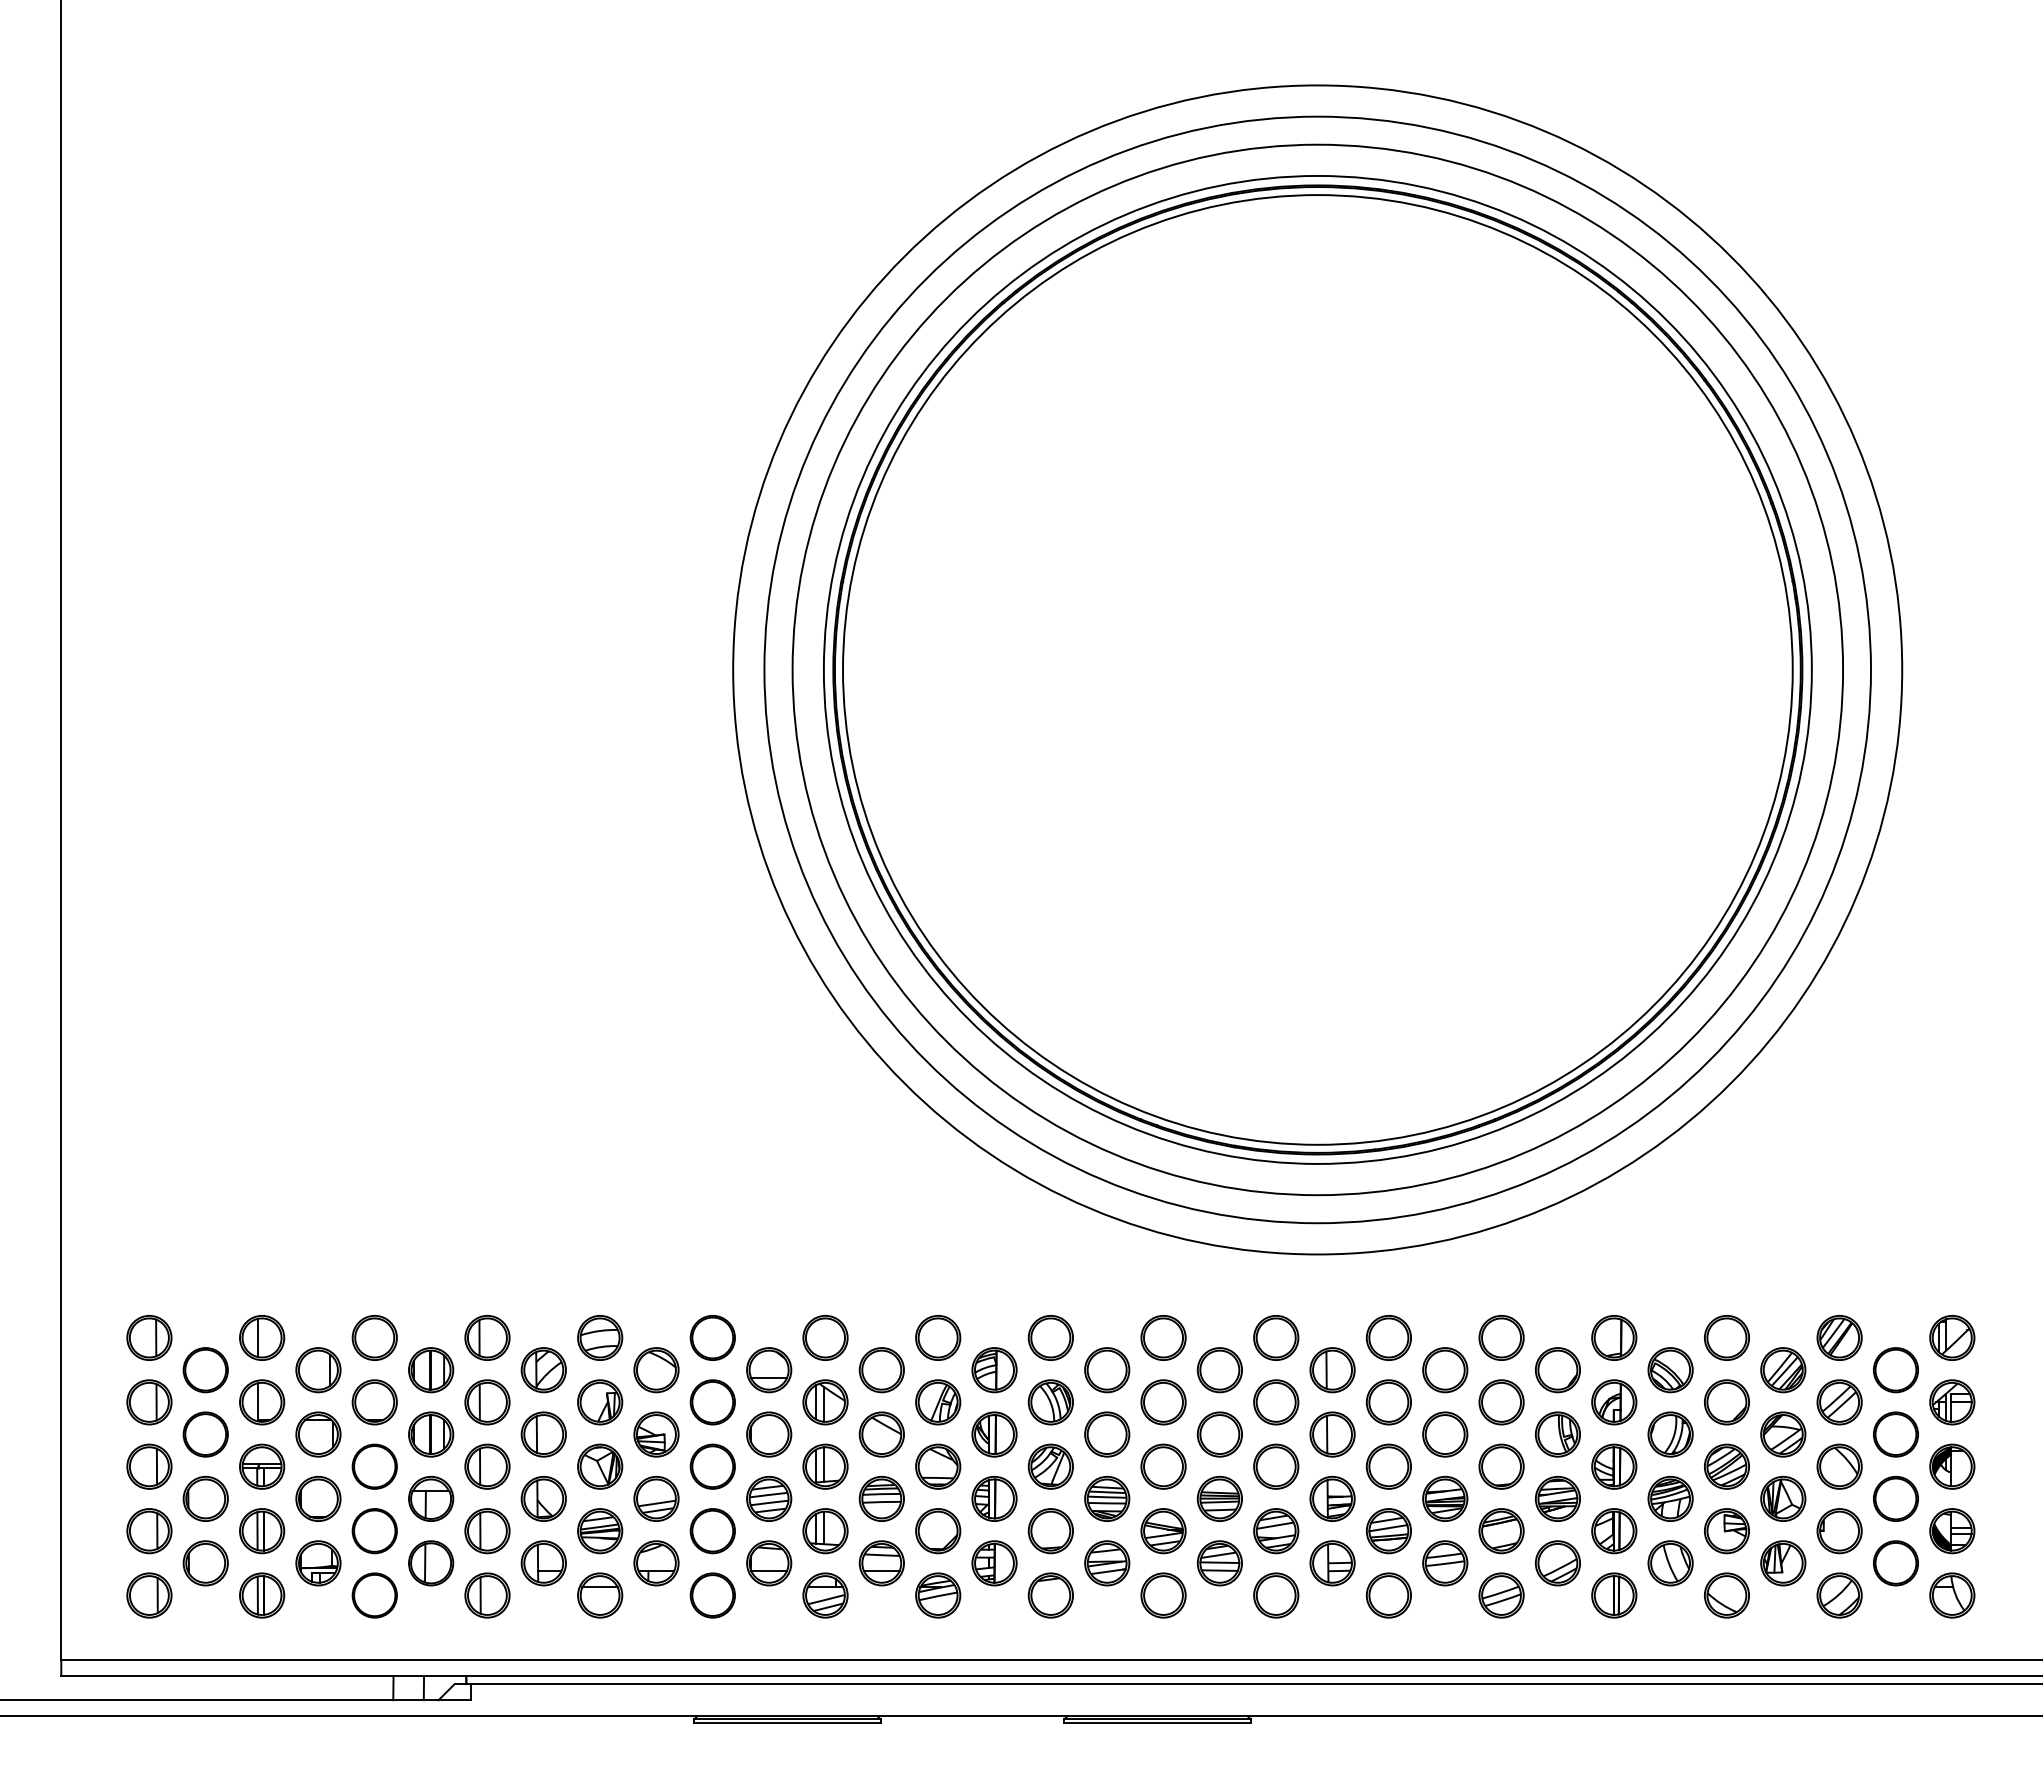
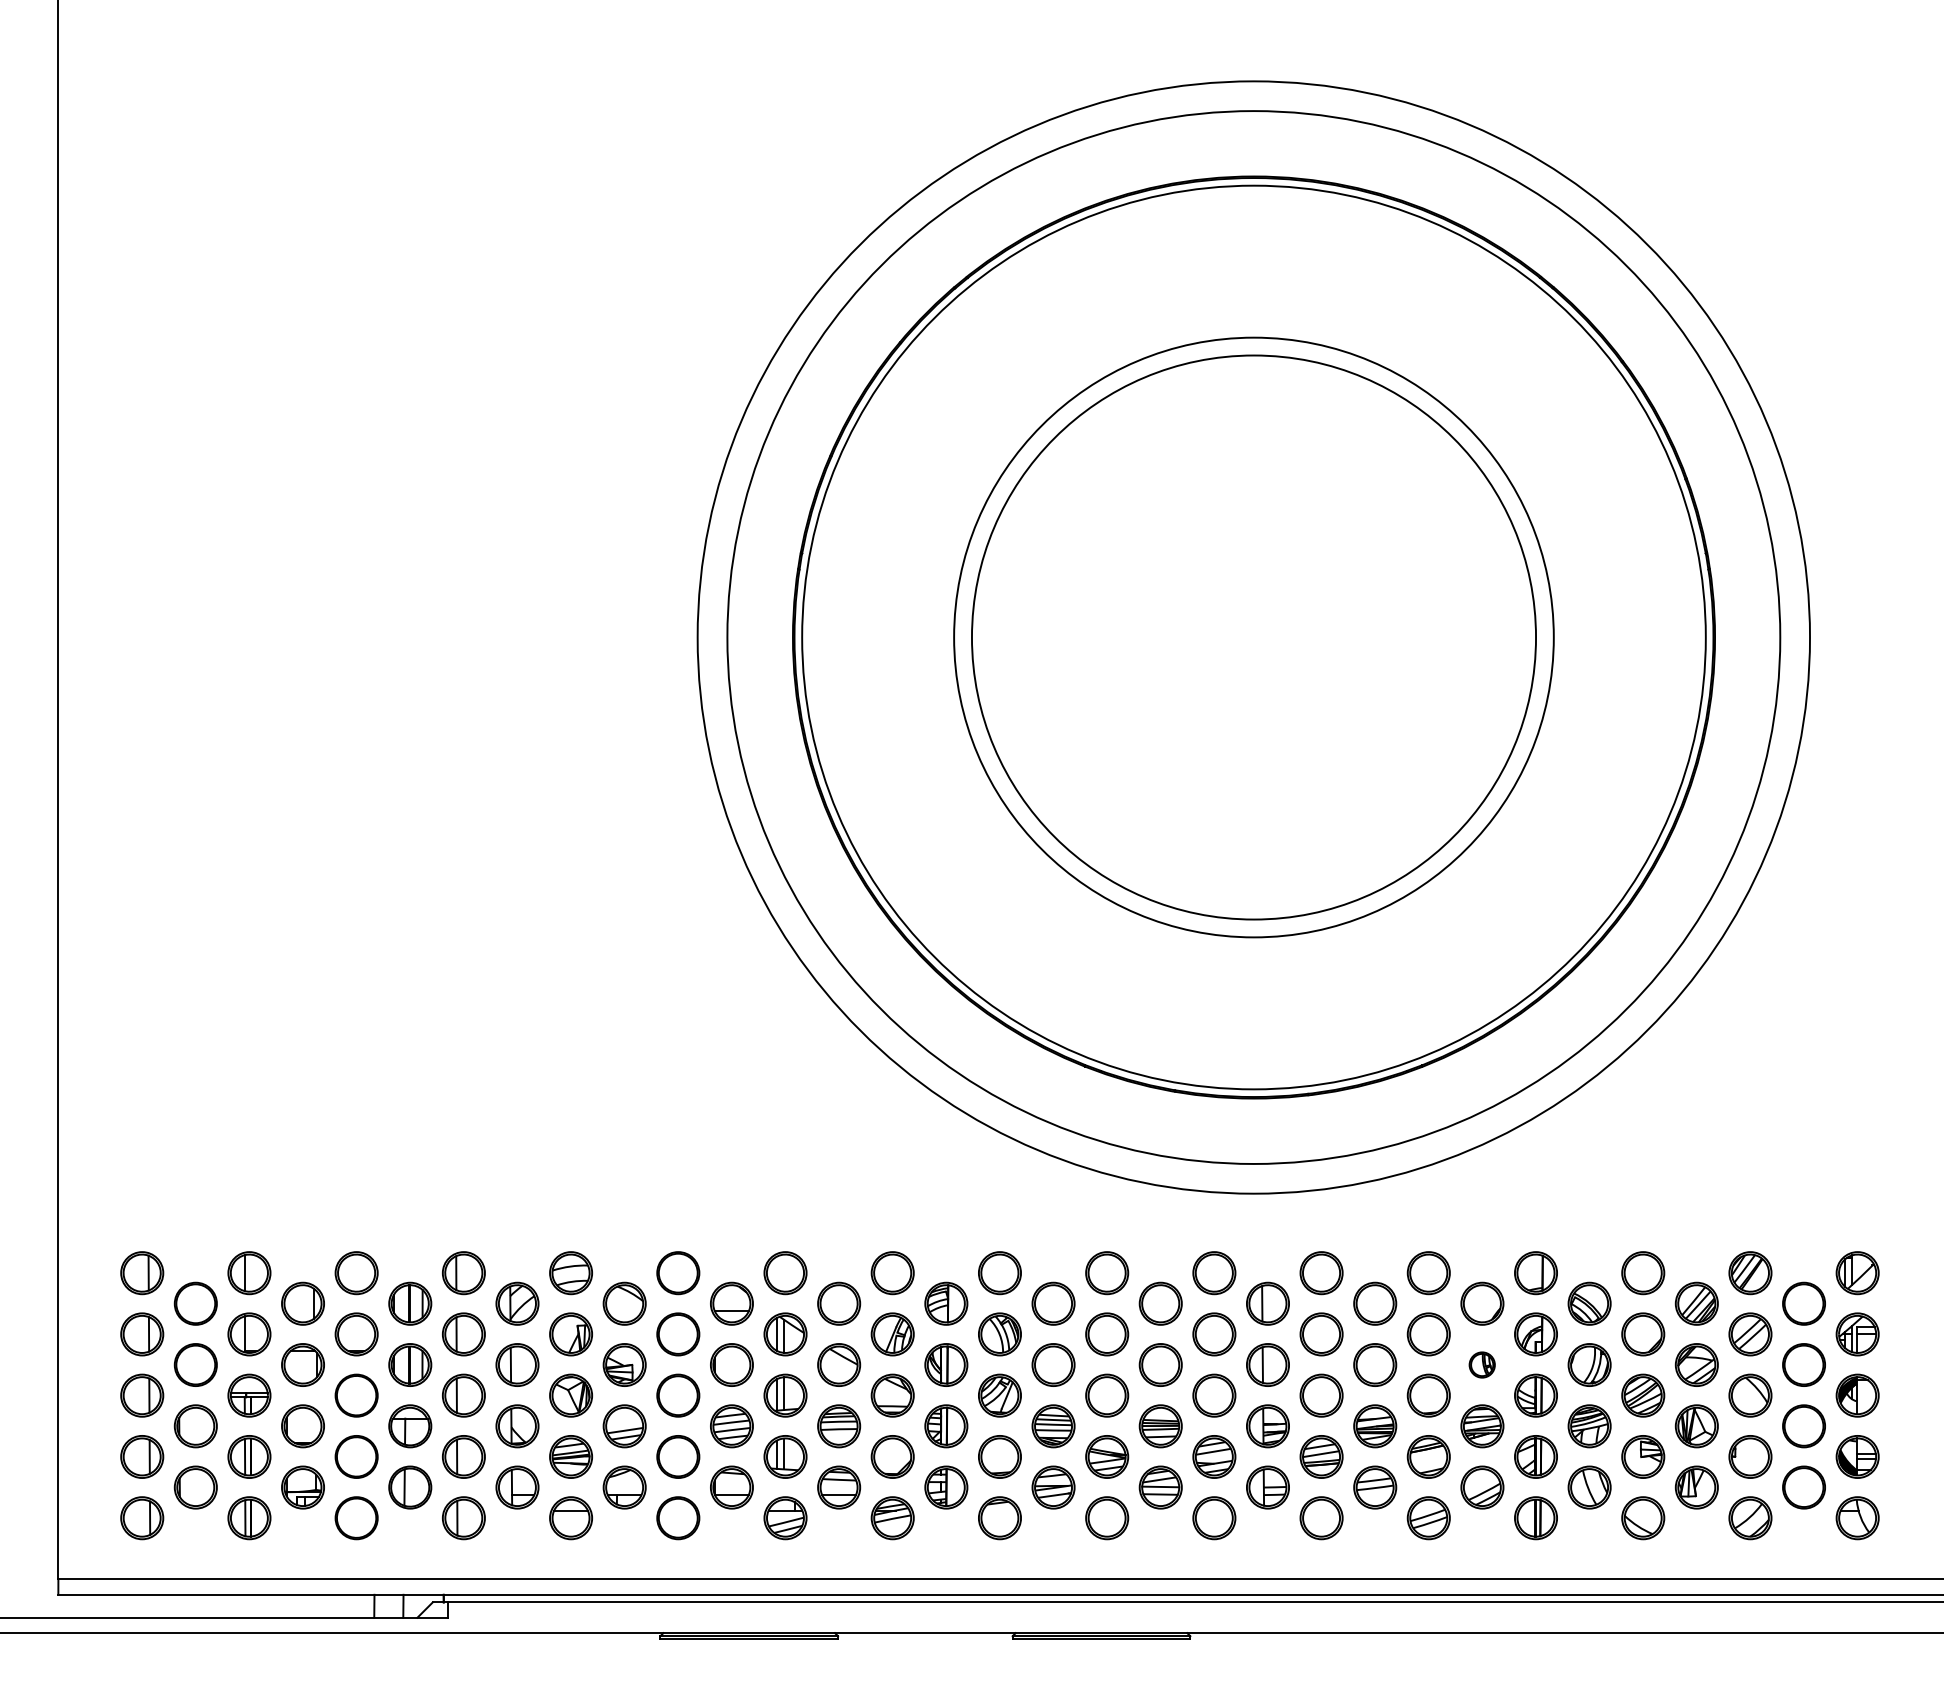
circle: (1317, 669) -> (1253, 637), size x0.6
circle: (1317, 669) -> (1253, 637), size x0.6
part: (1557, 1434) -> (1482, 1364), size x0.6

